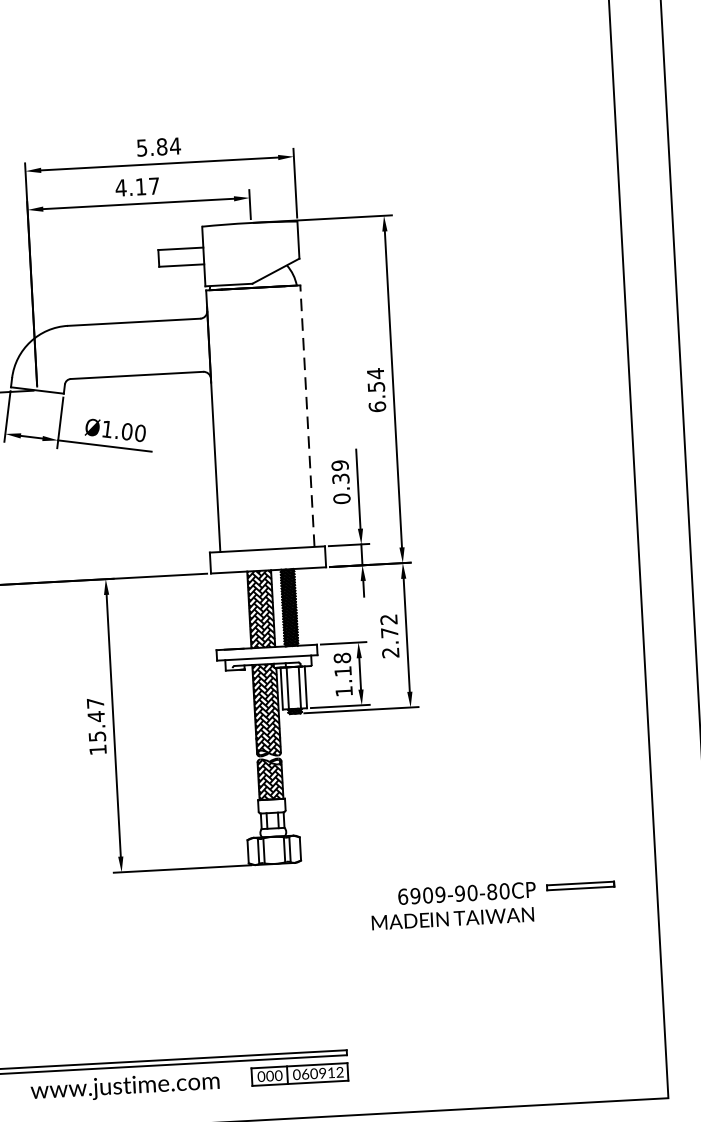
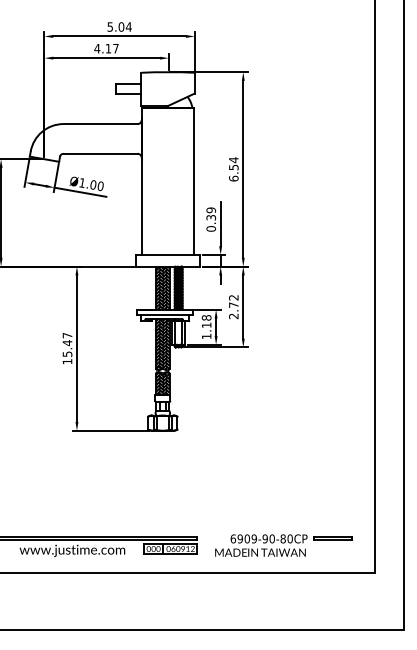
text: (162, 145) -> (121, 26), 5.84 -> 5.04
line: (307, 415) -> (194, 181), dashed -> solid
part: (493, 903) -> (283, 545), moved

